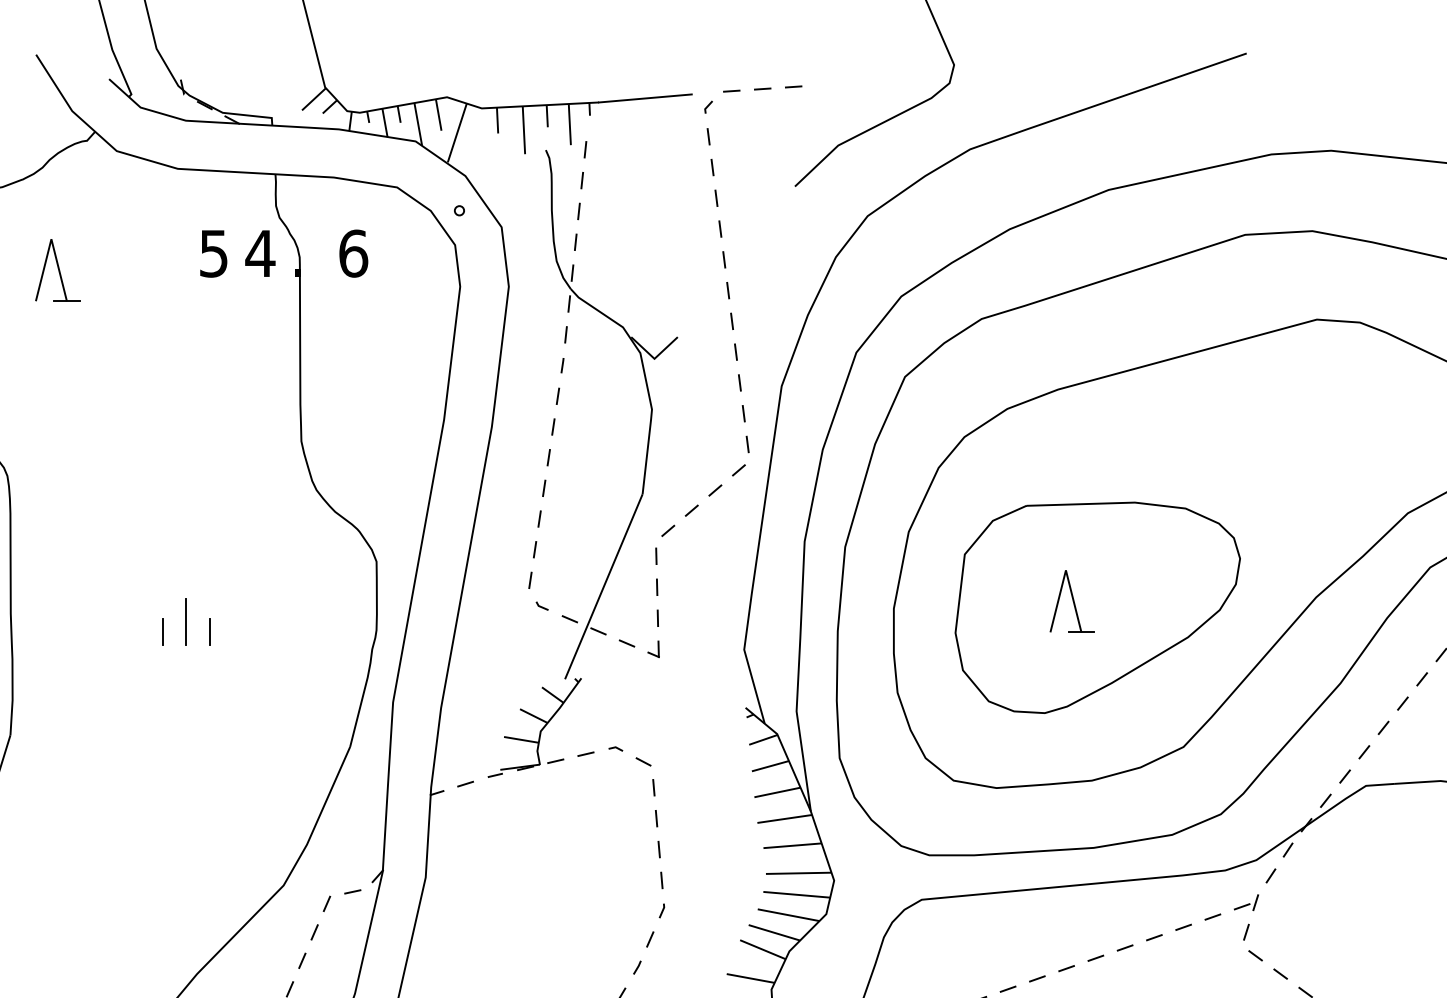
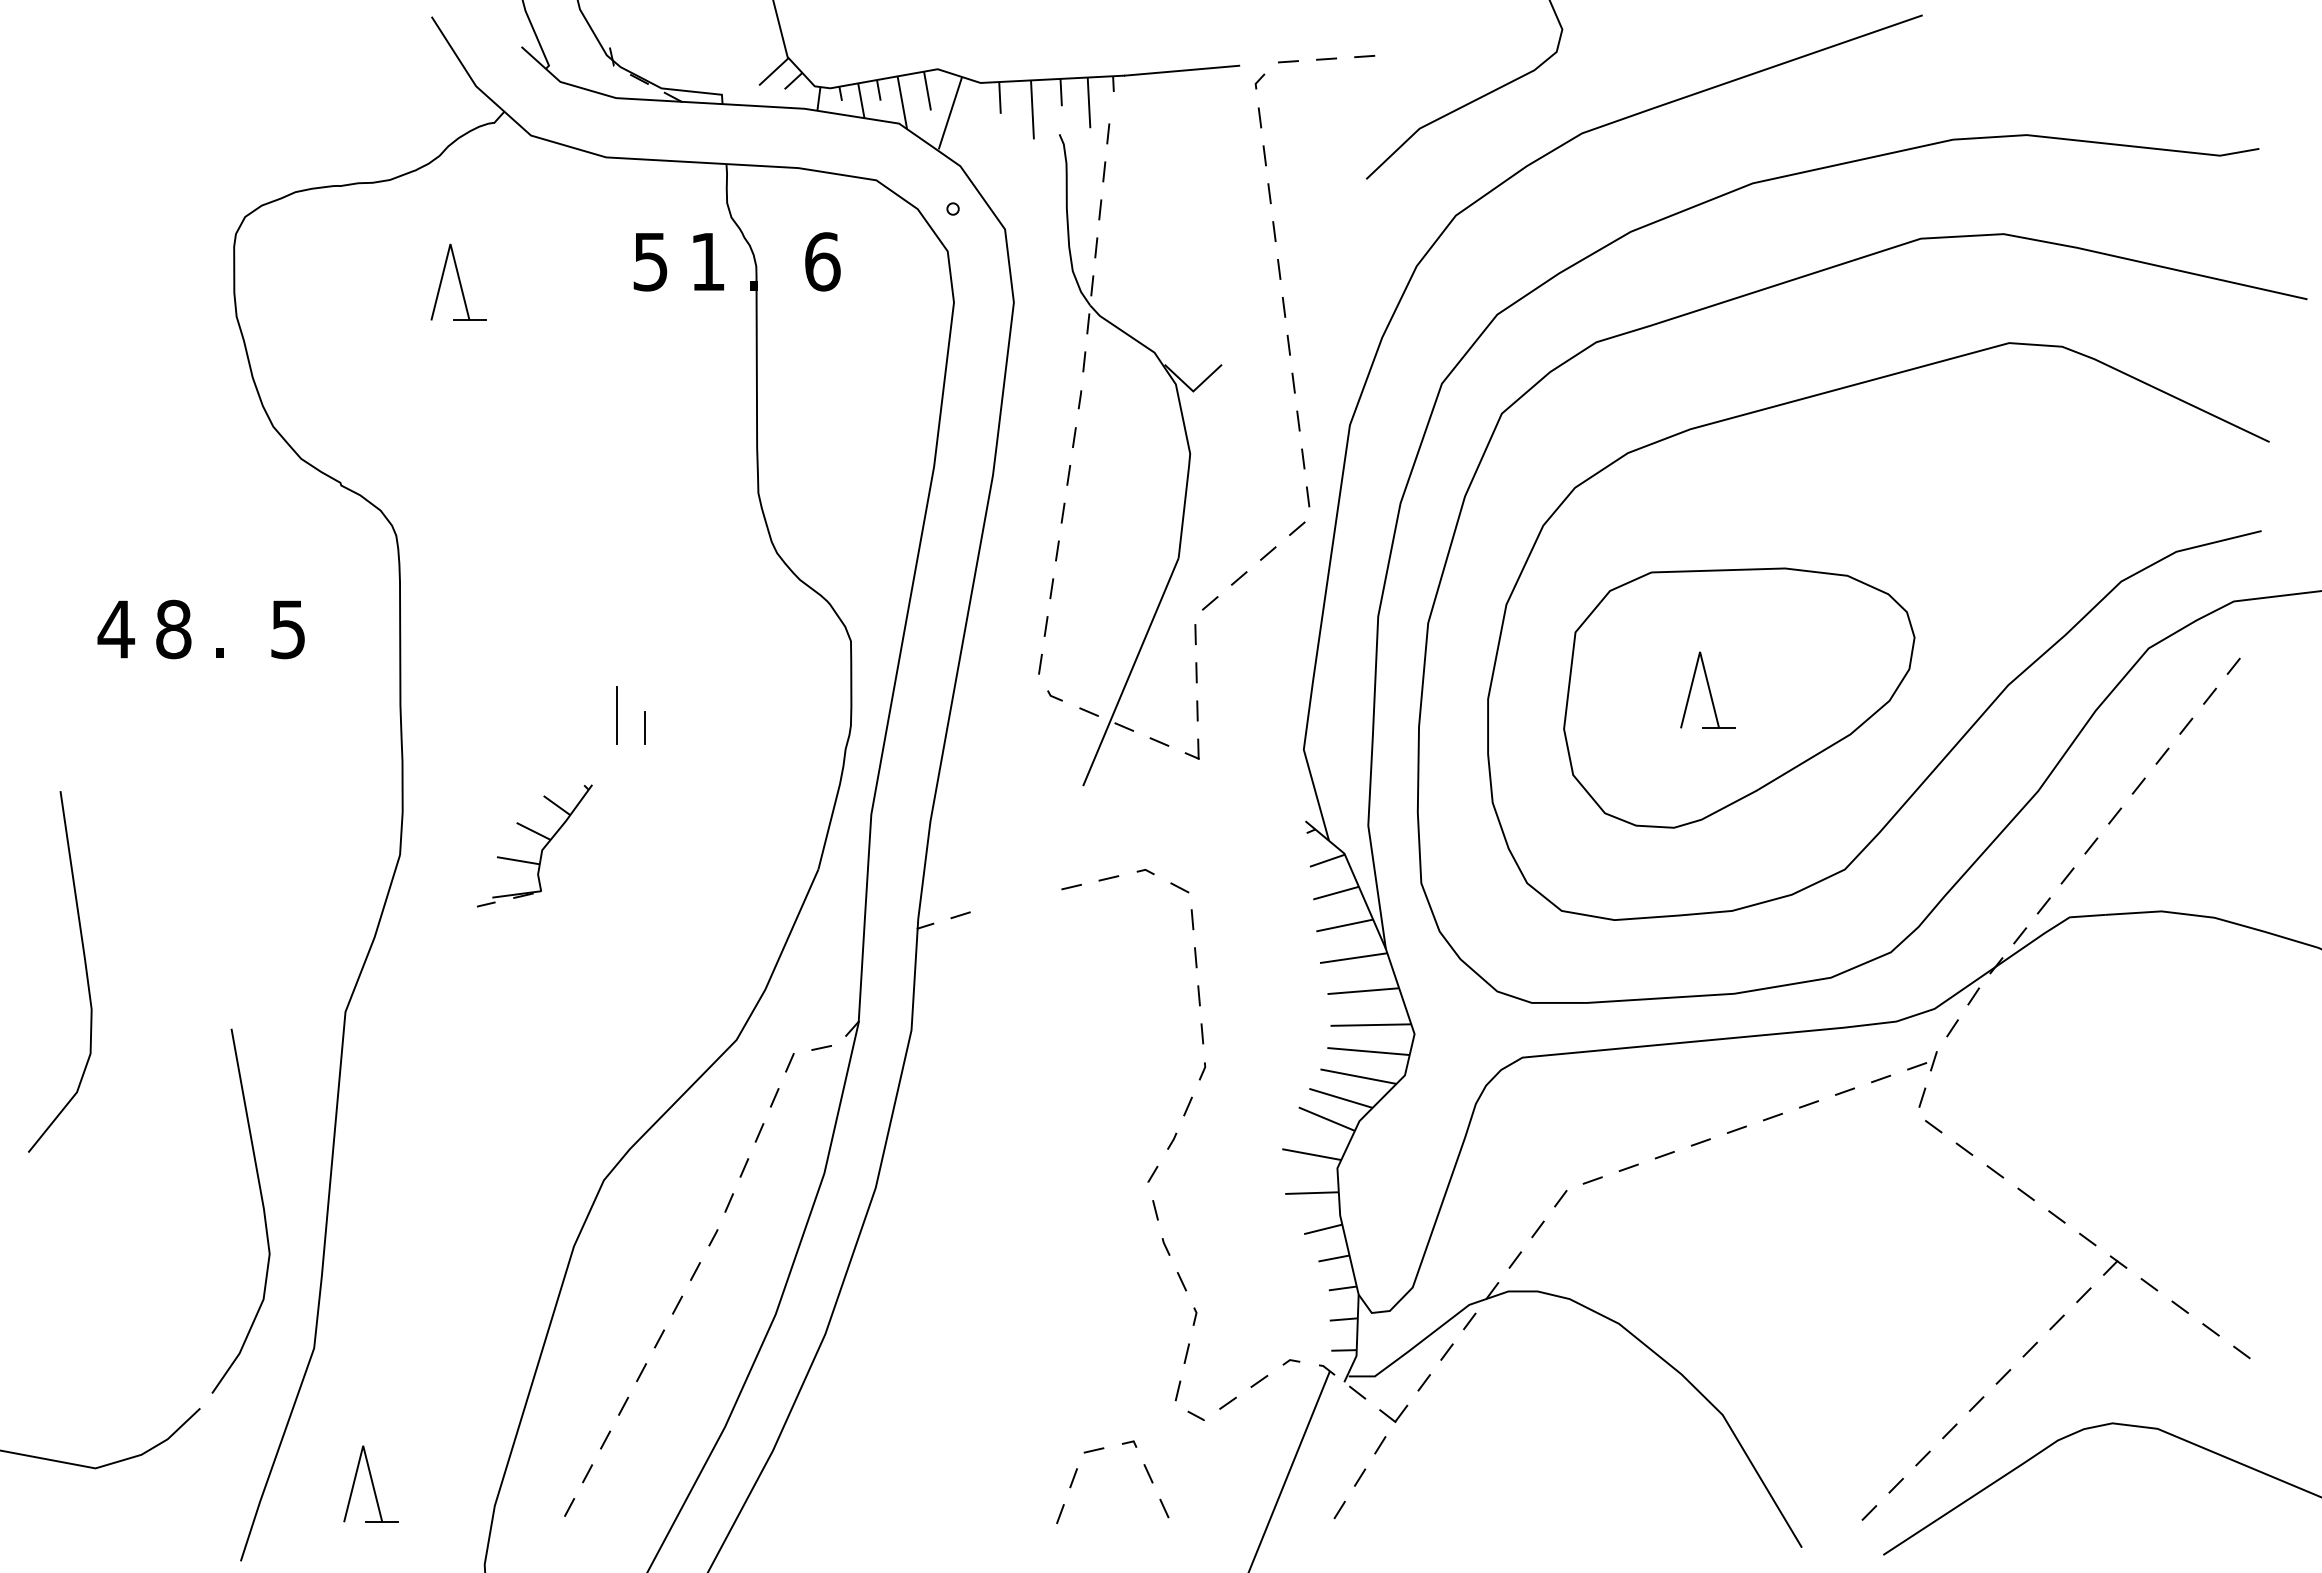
text: (260, 253) -> (707, 261), 4 -> 1
line: (163, 632) -> (588, 728), removed
part: (540, 730) -> (541, 849), moved

